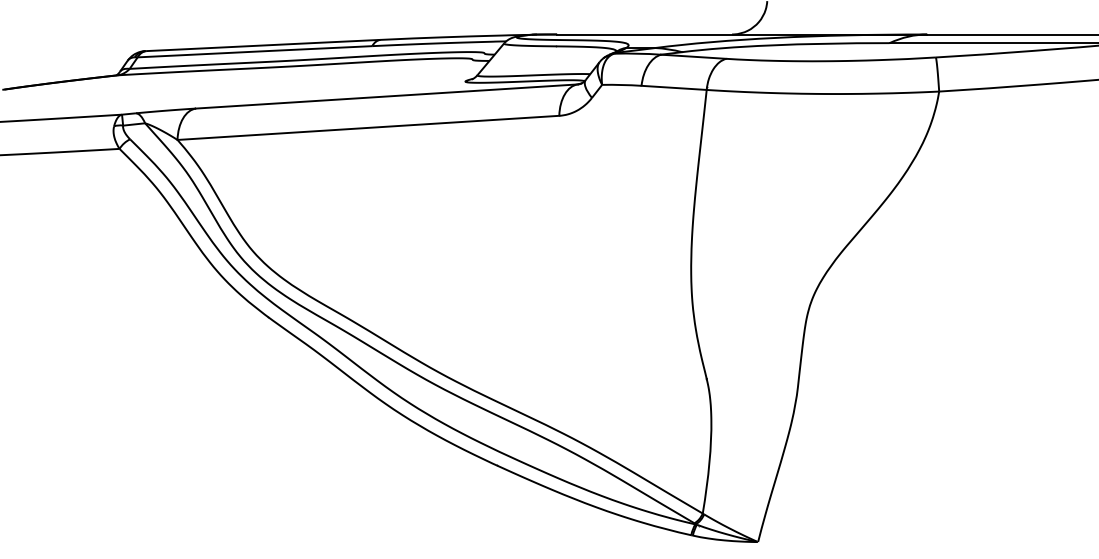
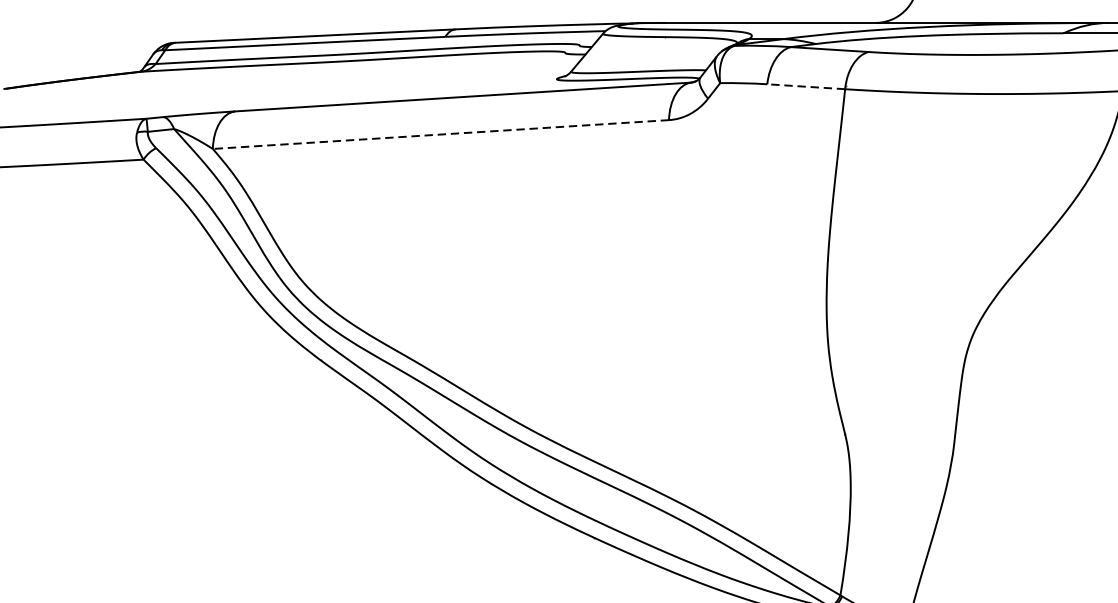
line: (674, 87) -> (806, 86), solid -> dashed
line: (367, 127) -> (439, 134), solid -> dashed

